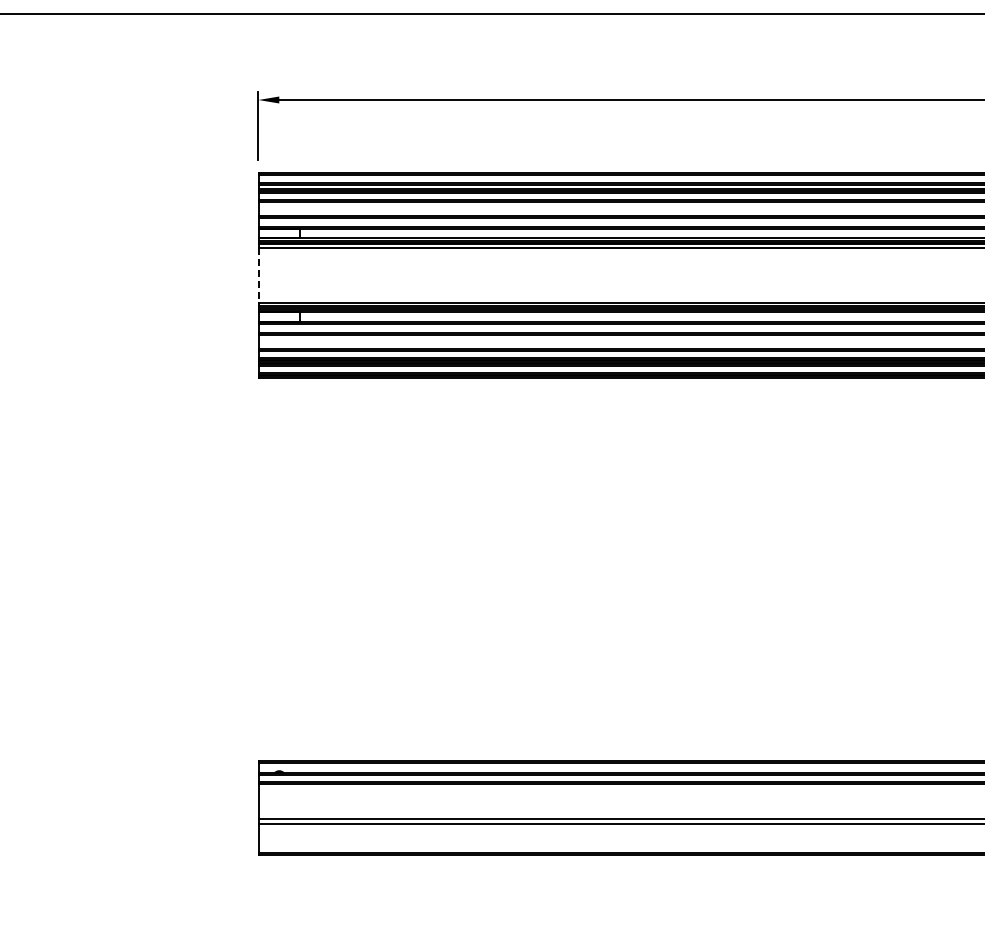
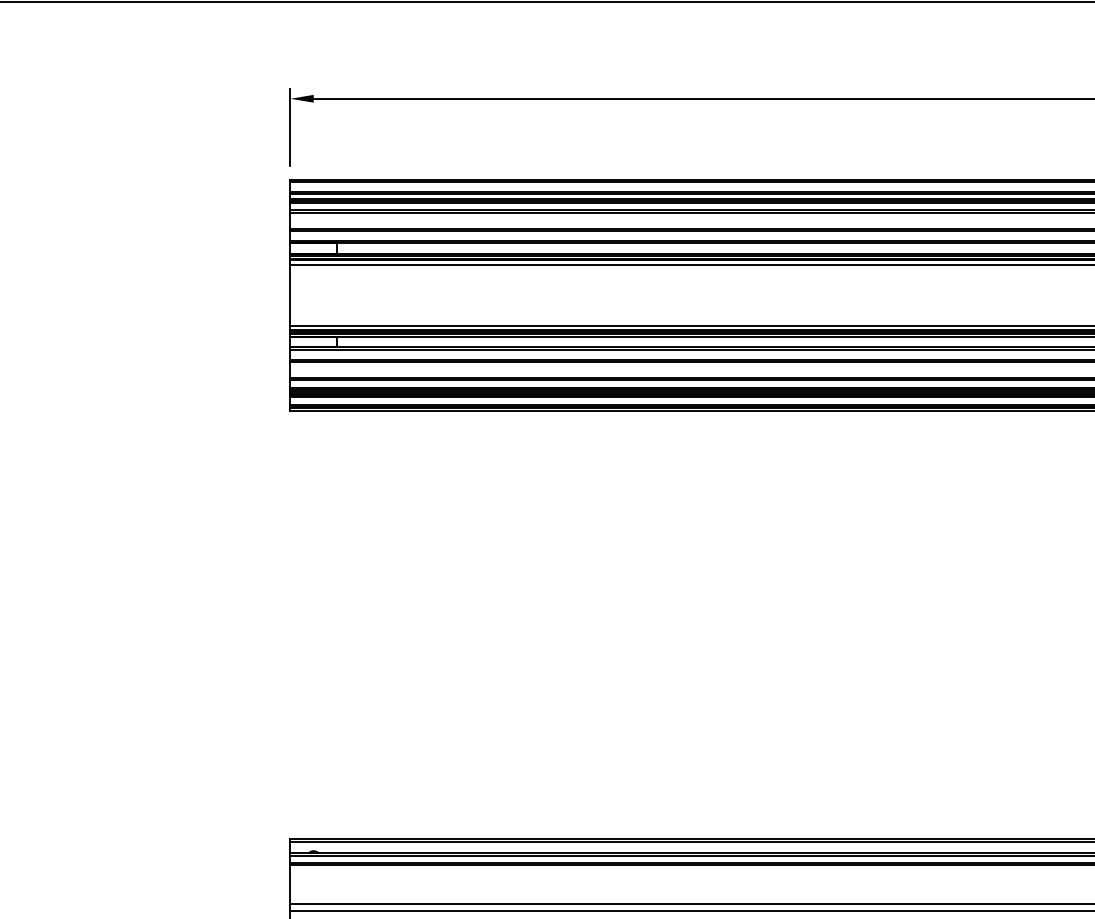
line: (258, 275) -> (290, 295), dashed -> solid

